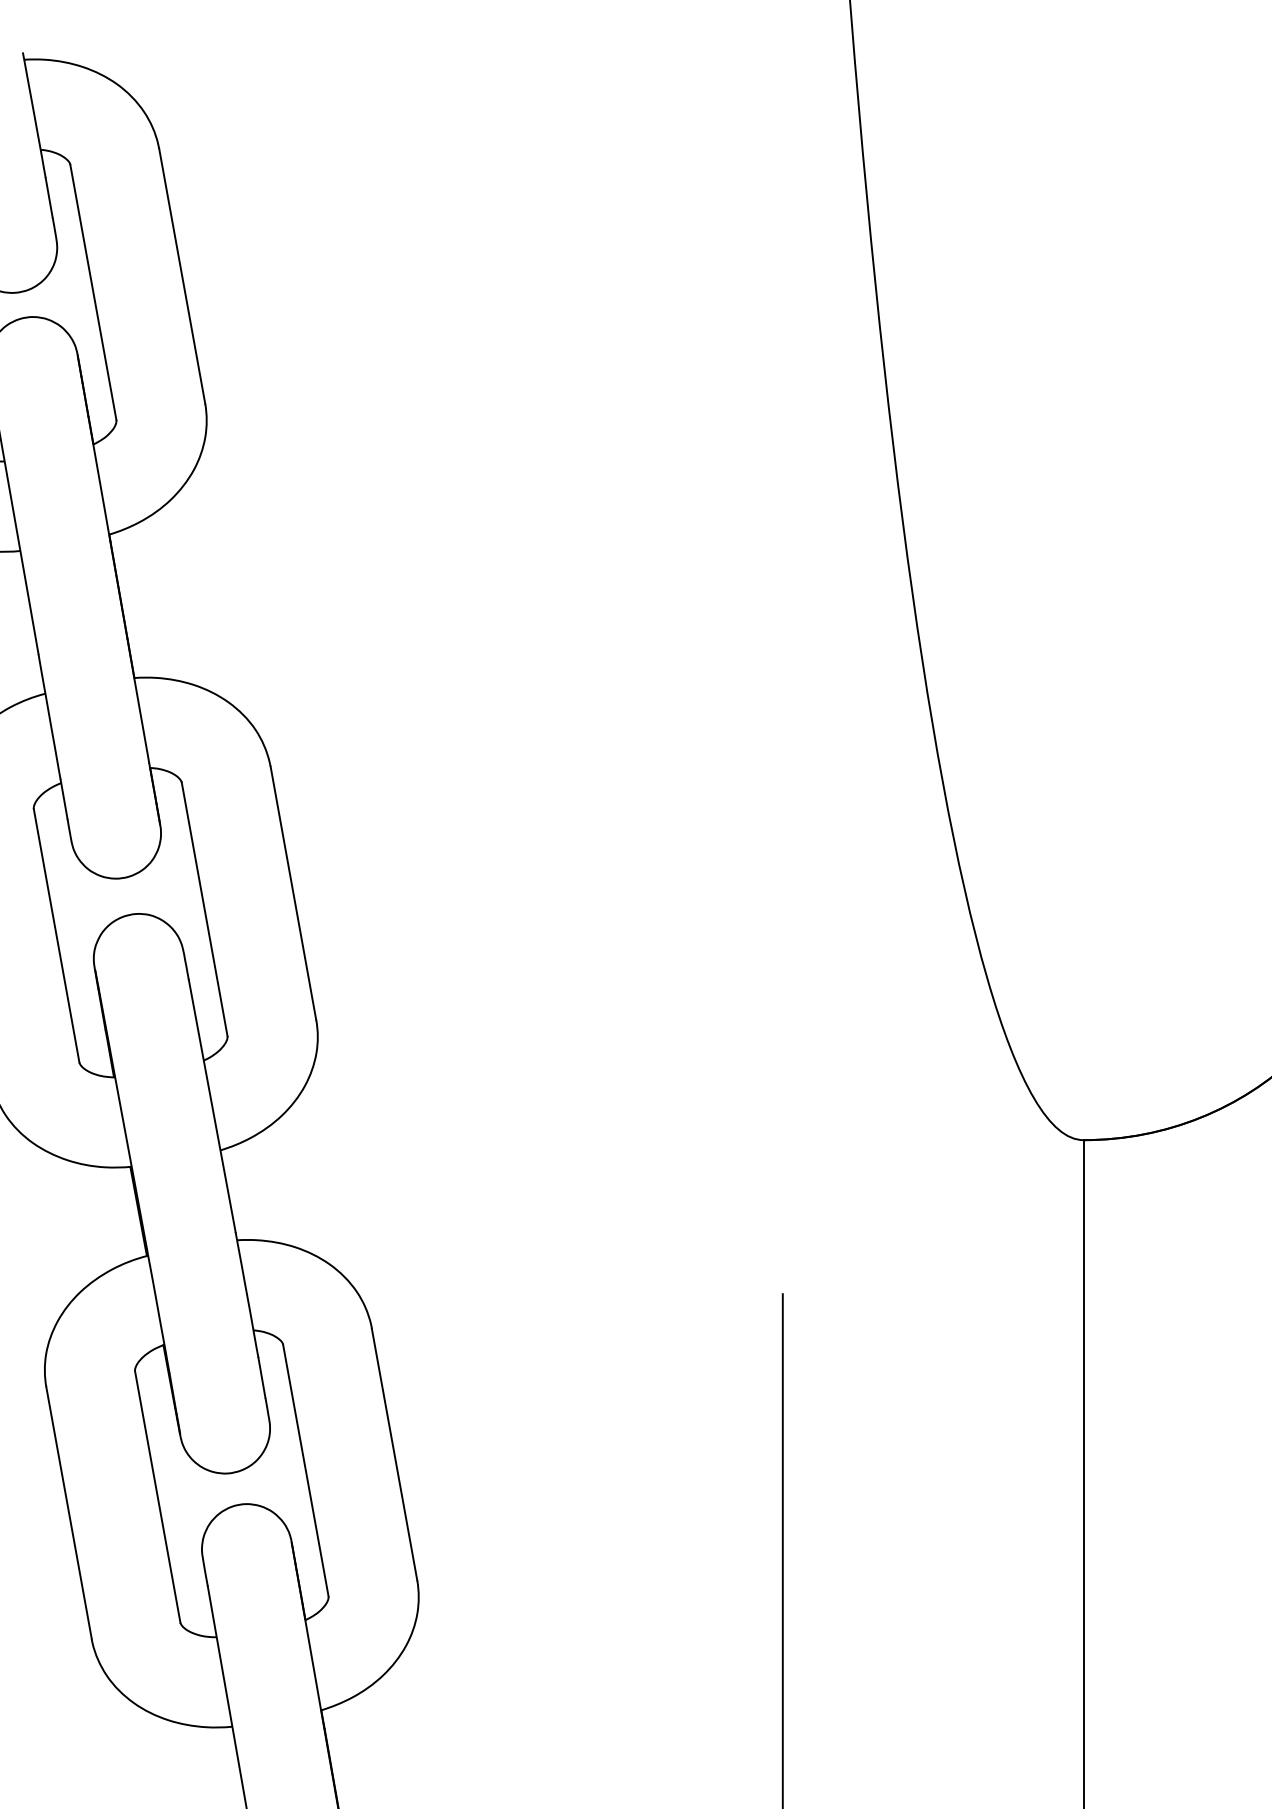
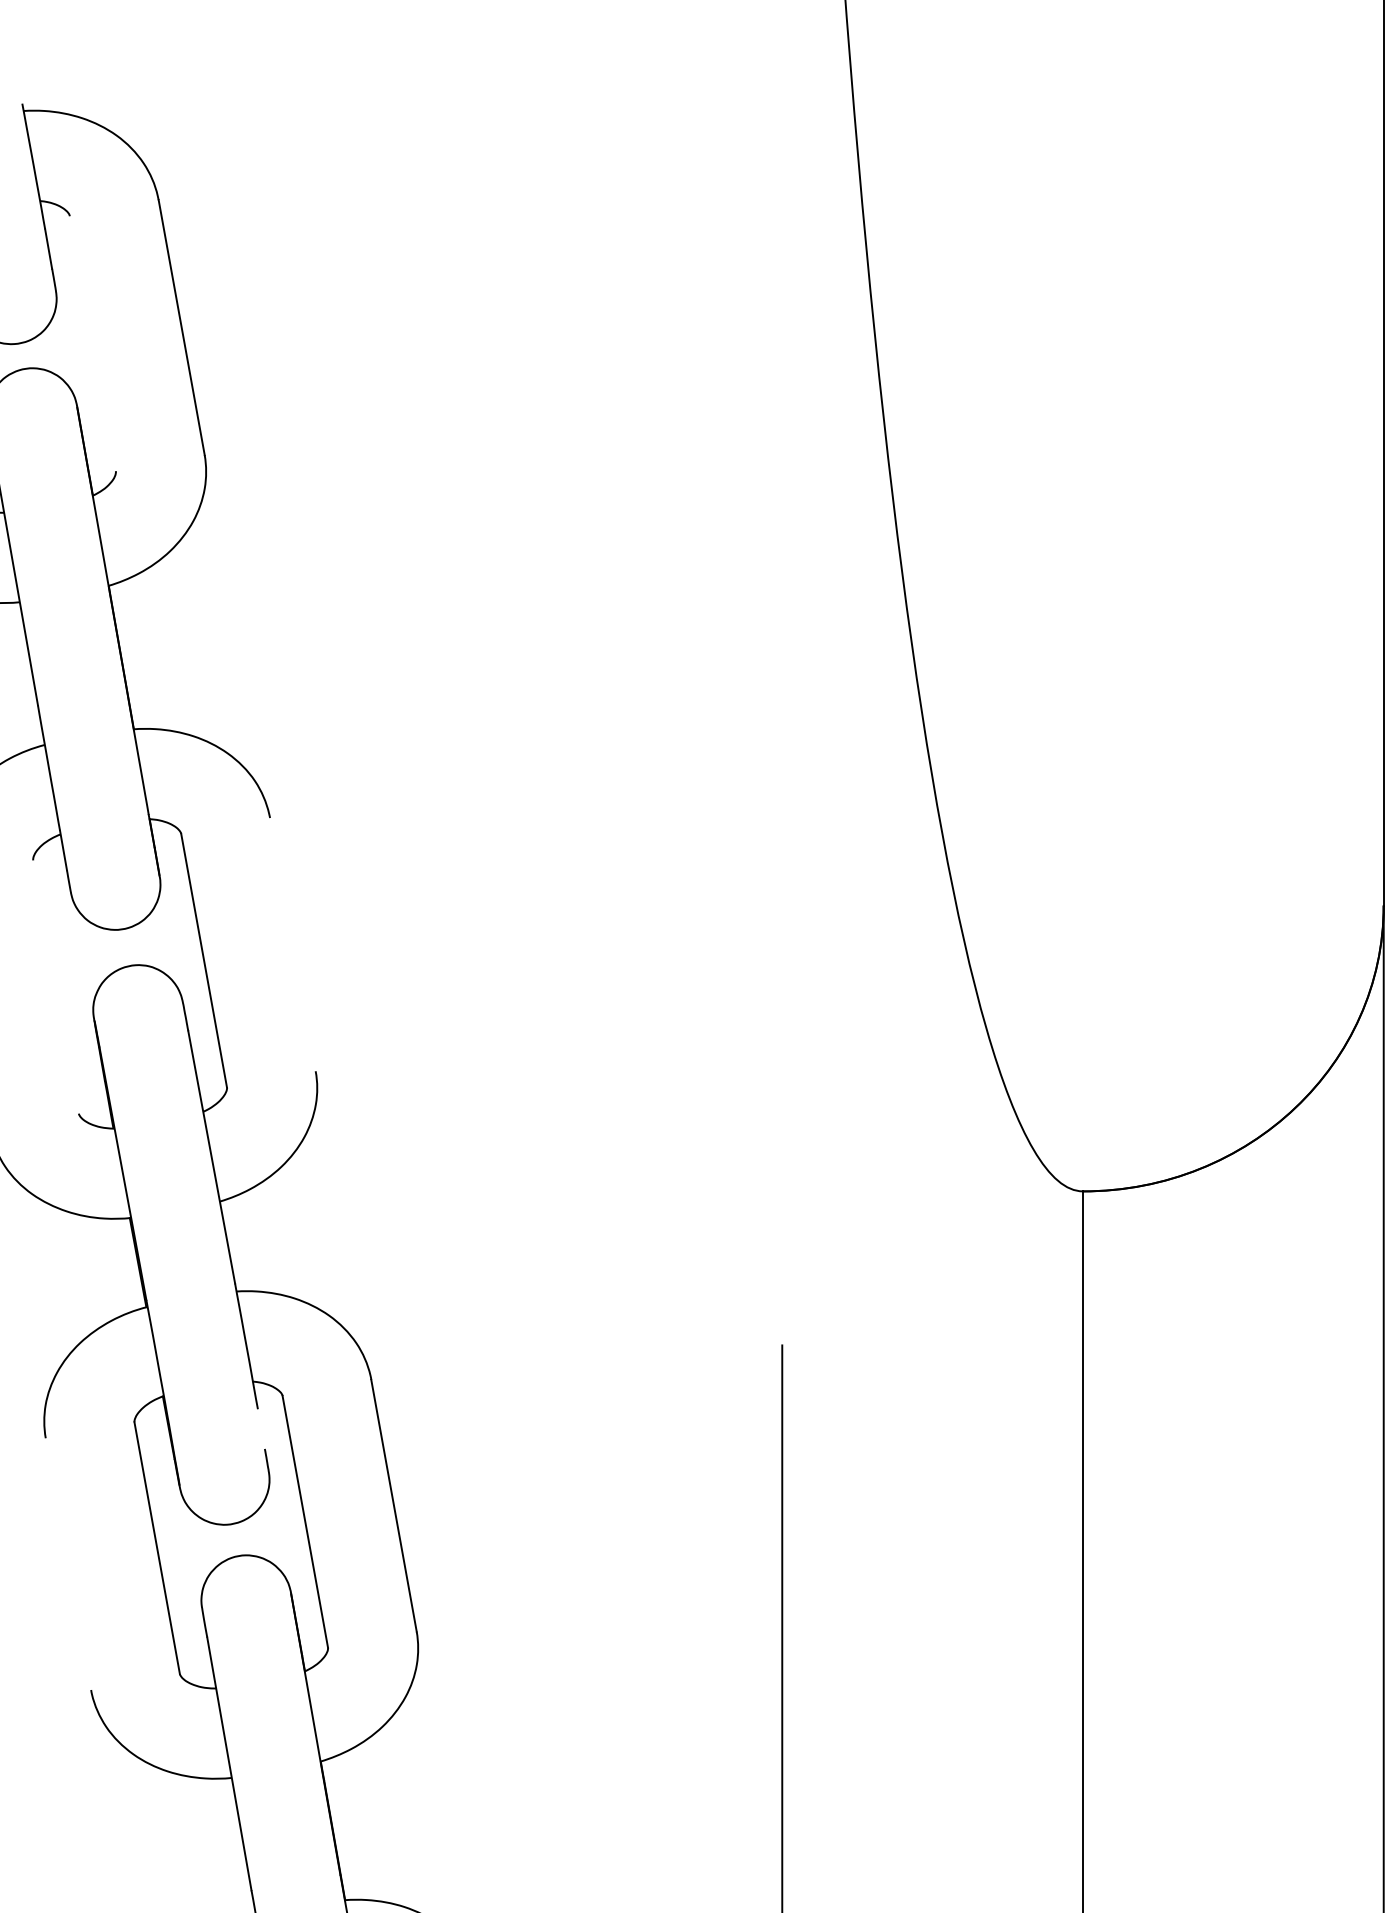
line: (93, 292) -> (92, 343), removed
line: (293, 893) -> (292, 944), removed
line: (56, 935) -> (55, 986), removed
line: (261, 1377) -> (260, 1428), removed
line: (69, 1512) -> (68, 1563), removed

